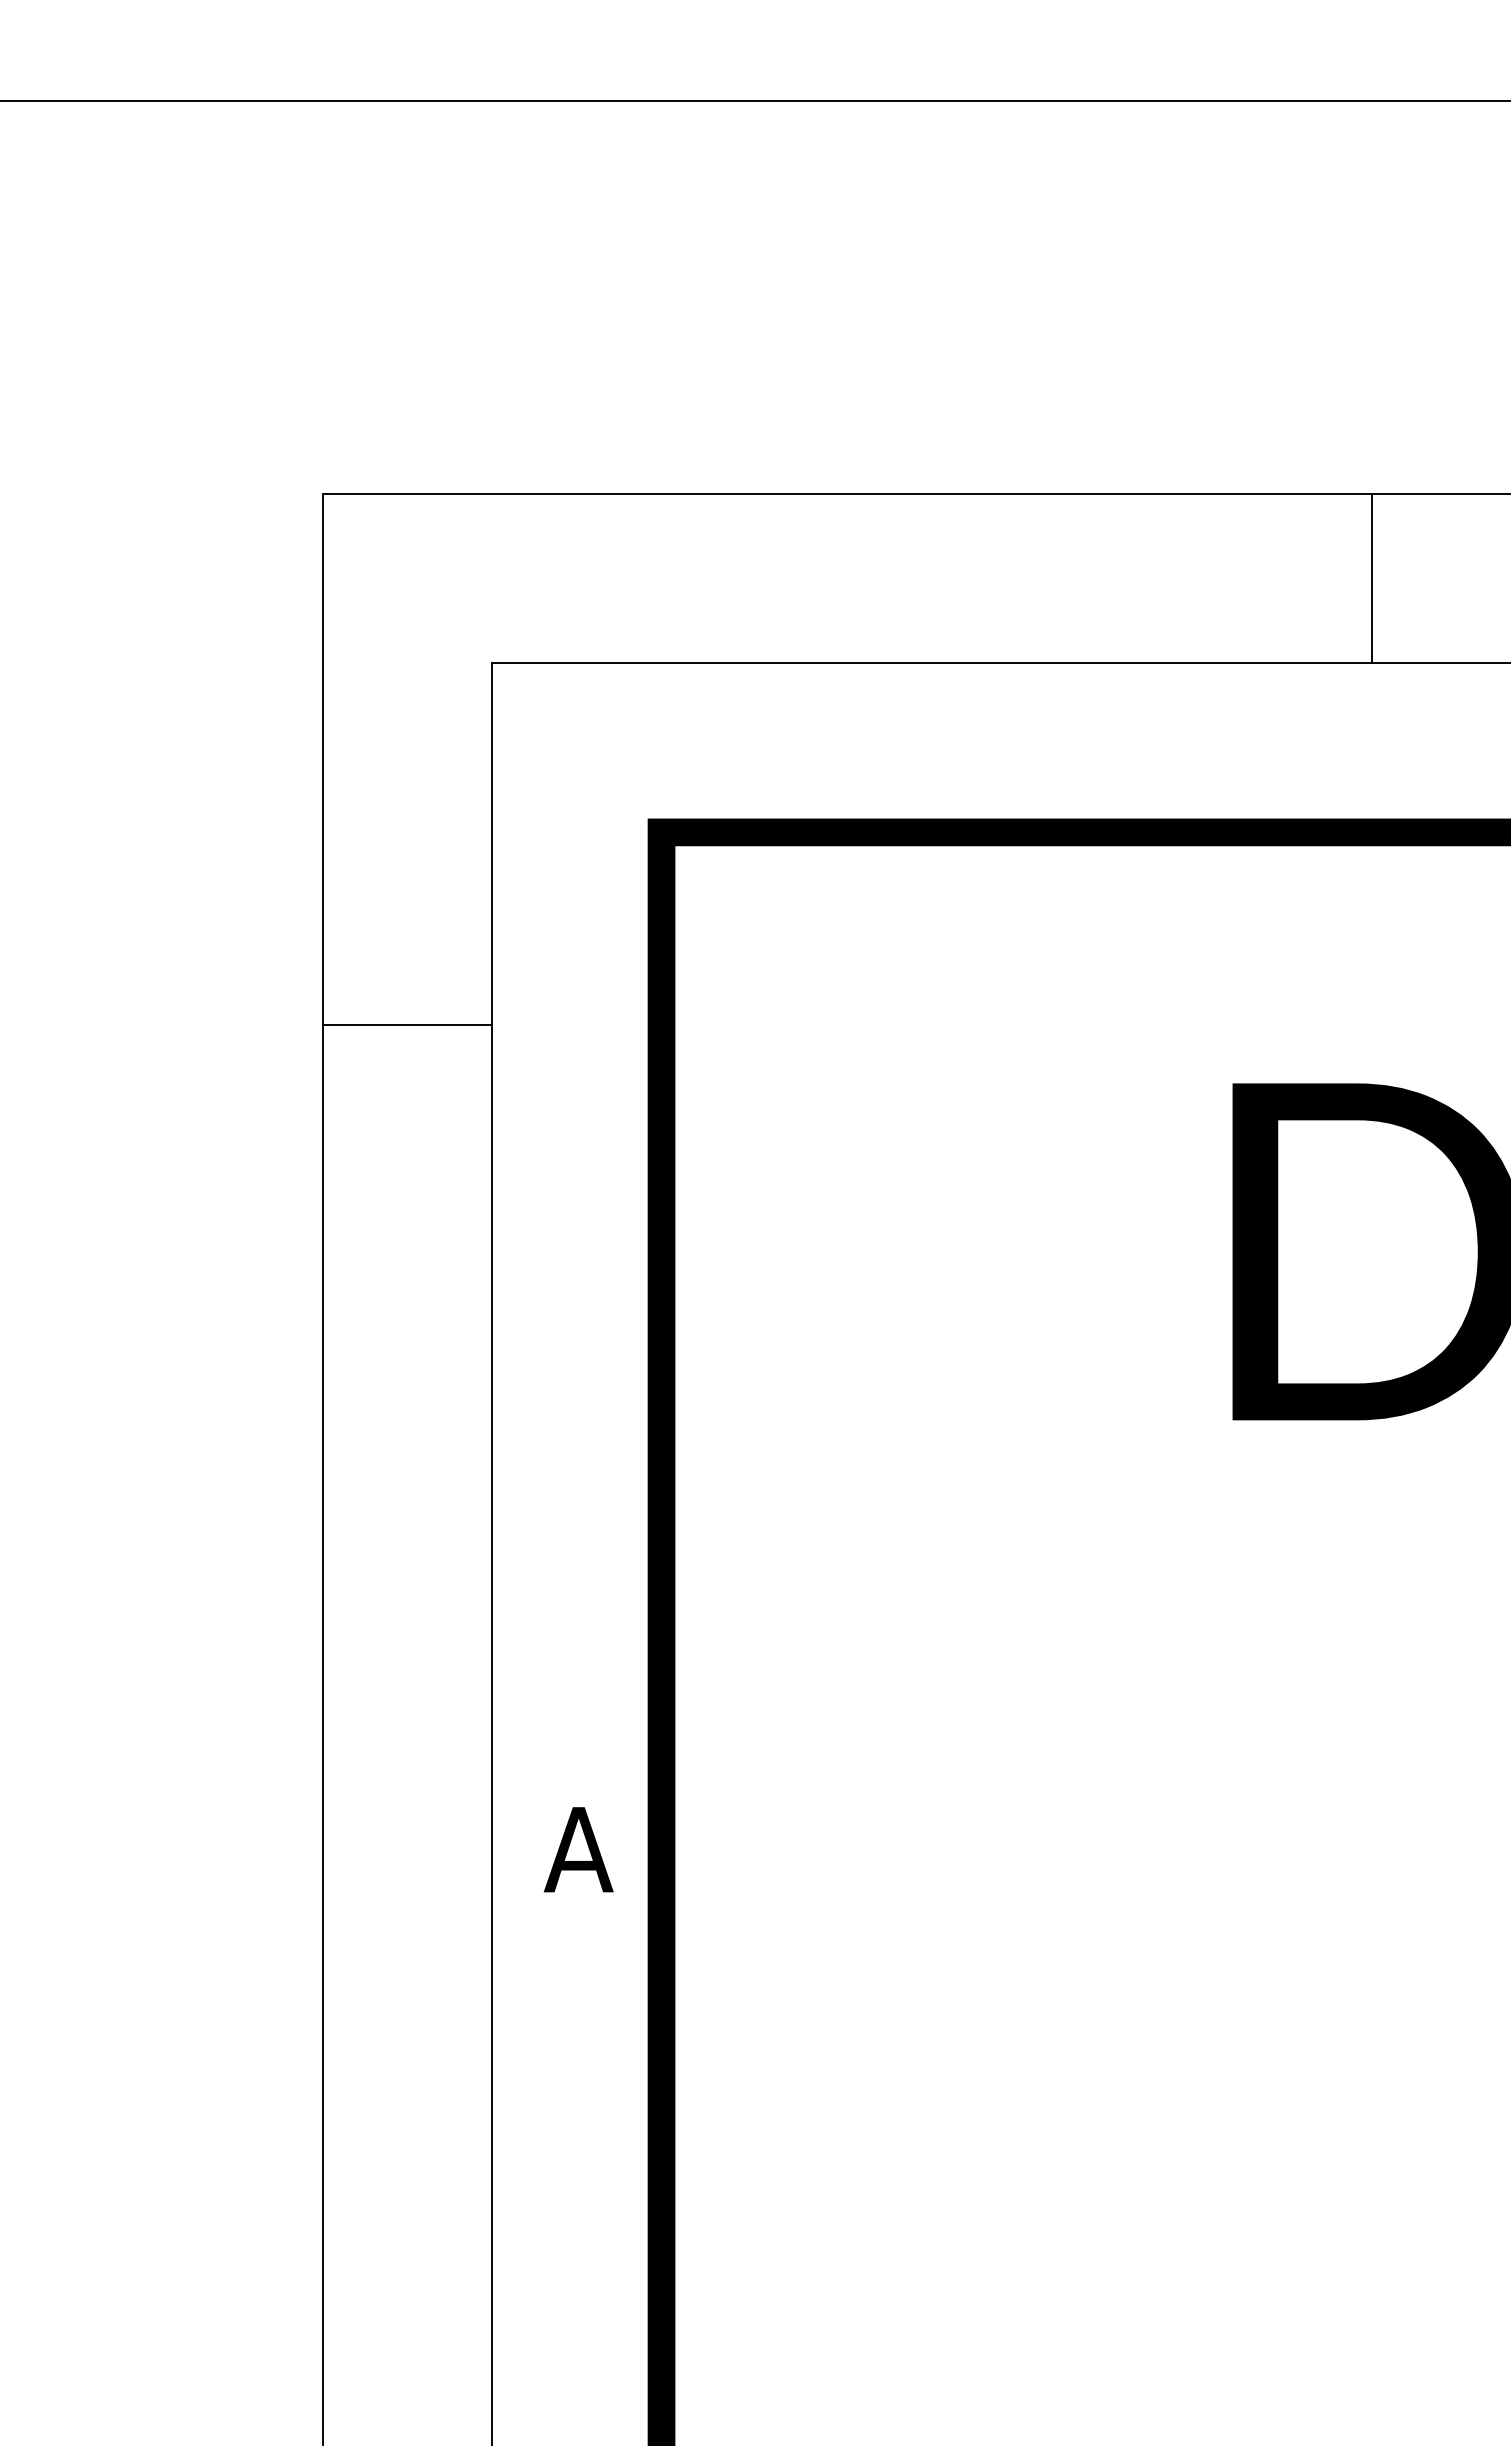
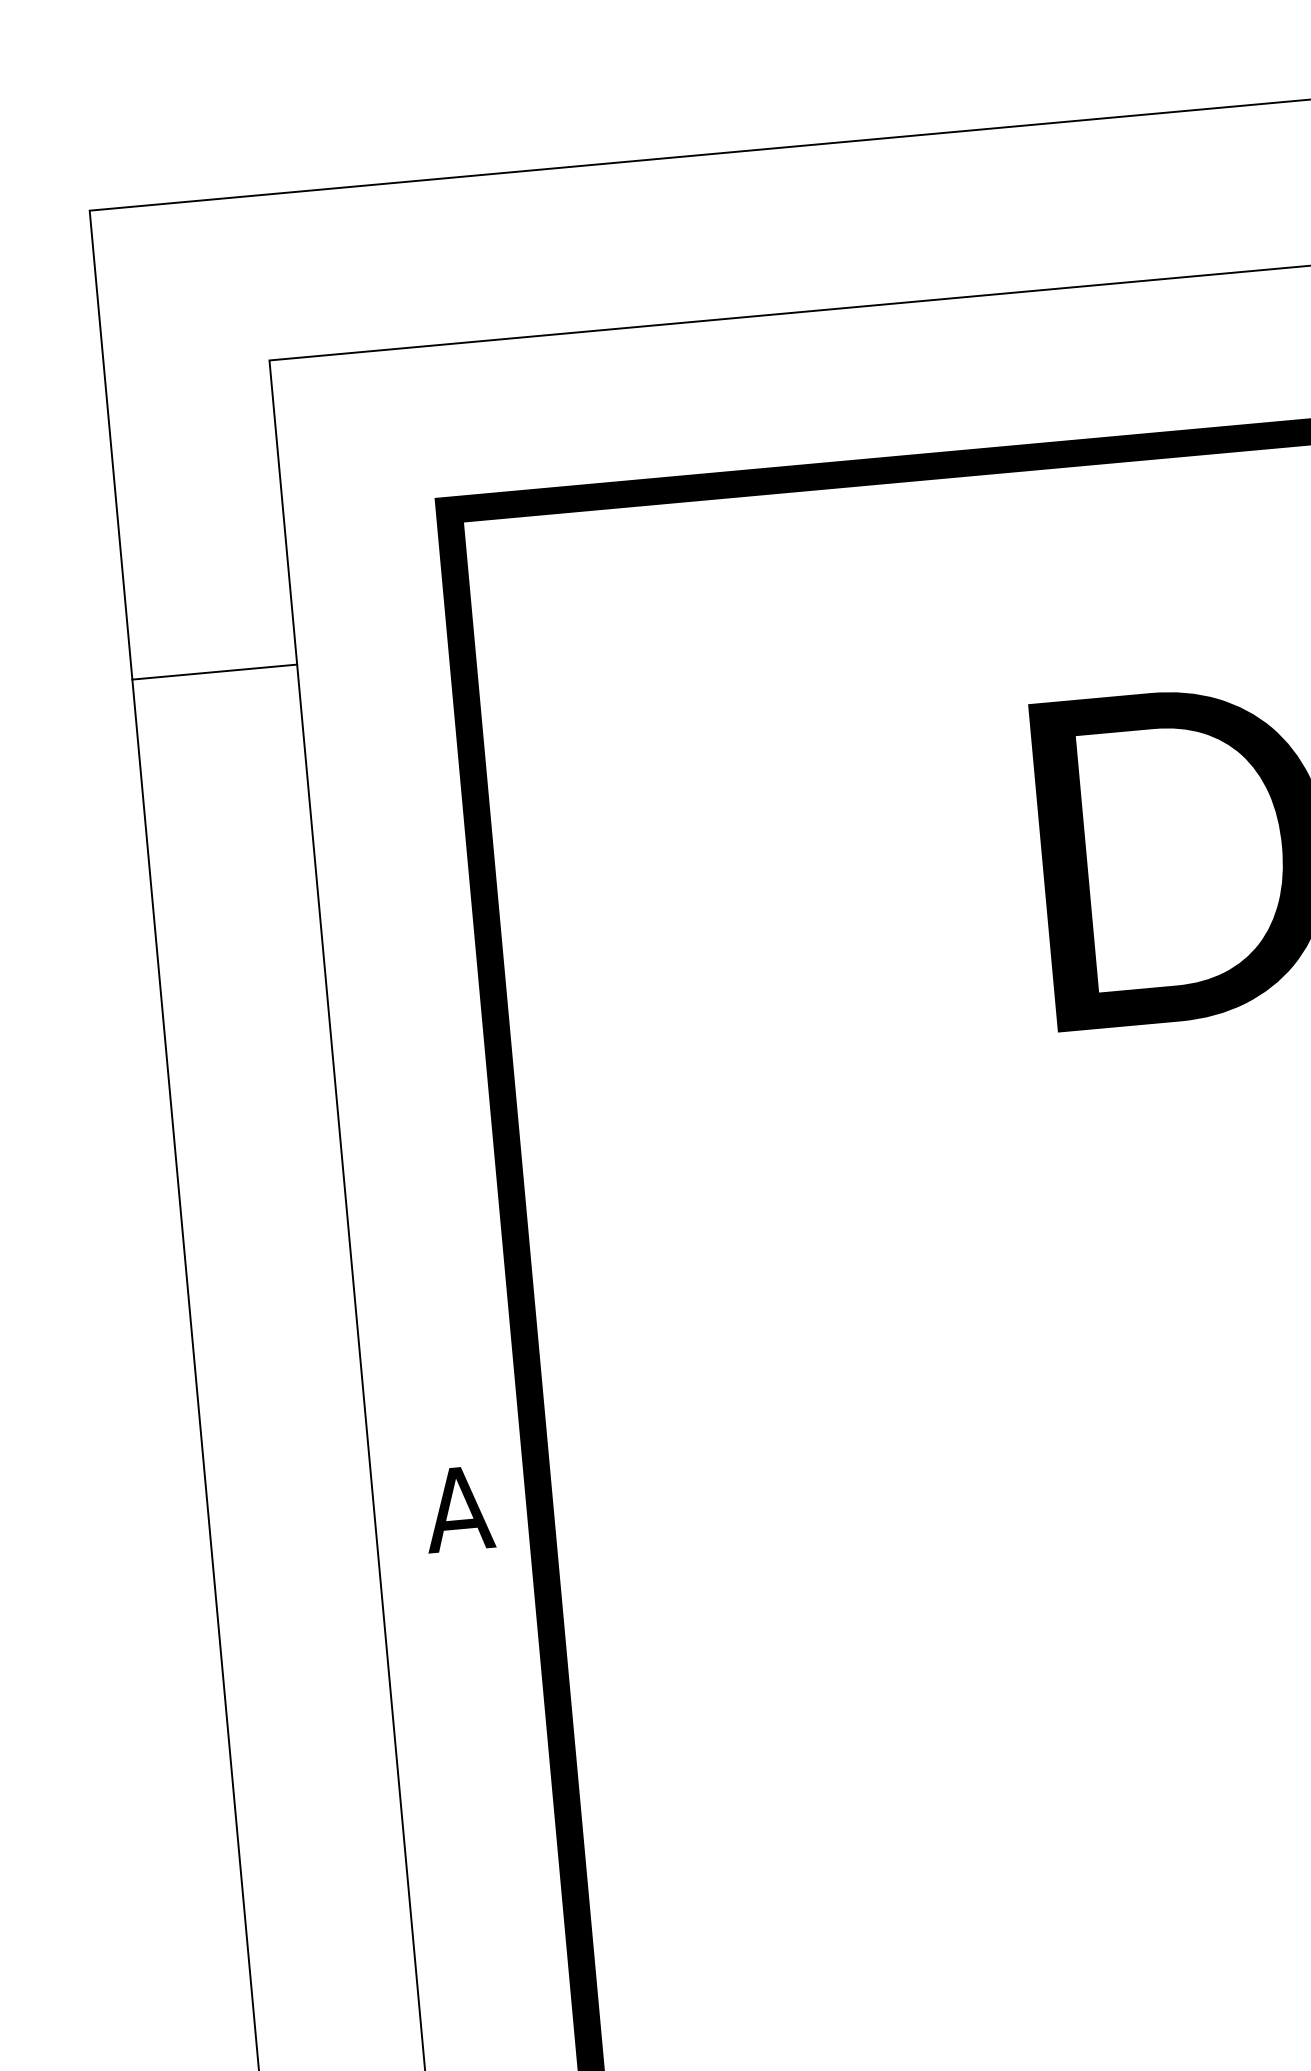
line: (1371, 578) -> (1118, 199), removed
line: (407, 1025) -> (214, 672), moved

